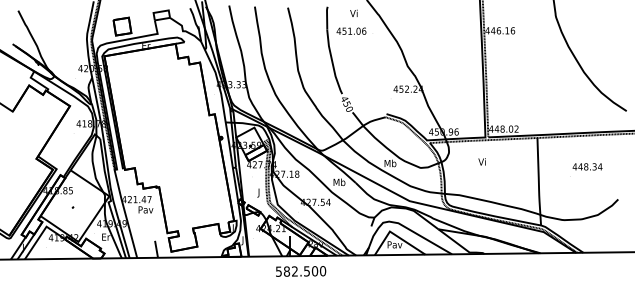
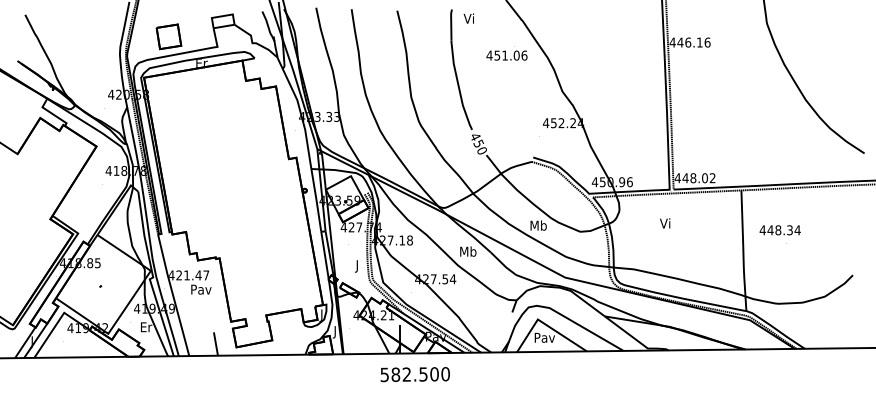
text: (353, 12) -> (468, 17), moved
text: (351, 30) -> (506, 54), moved
text: (587, 166) -> (780, 229), moved

